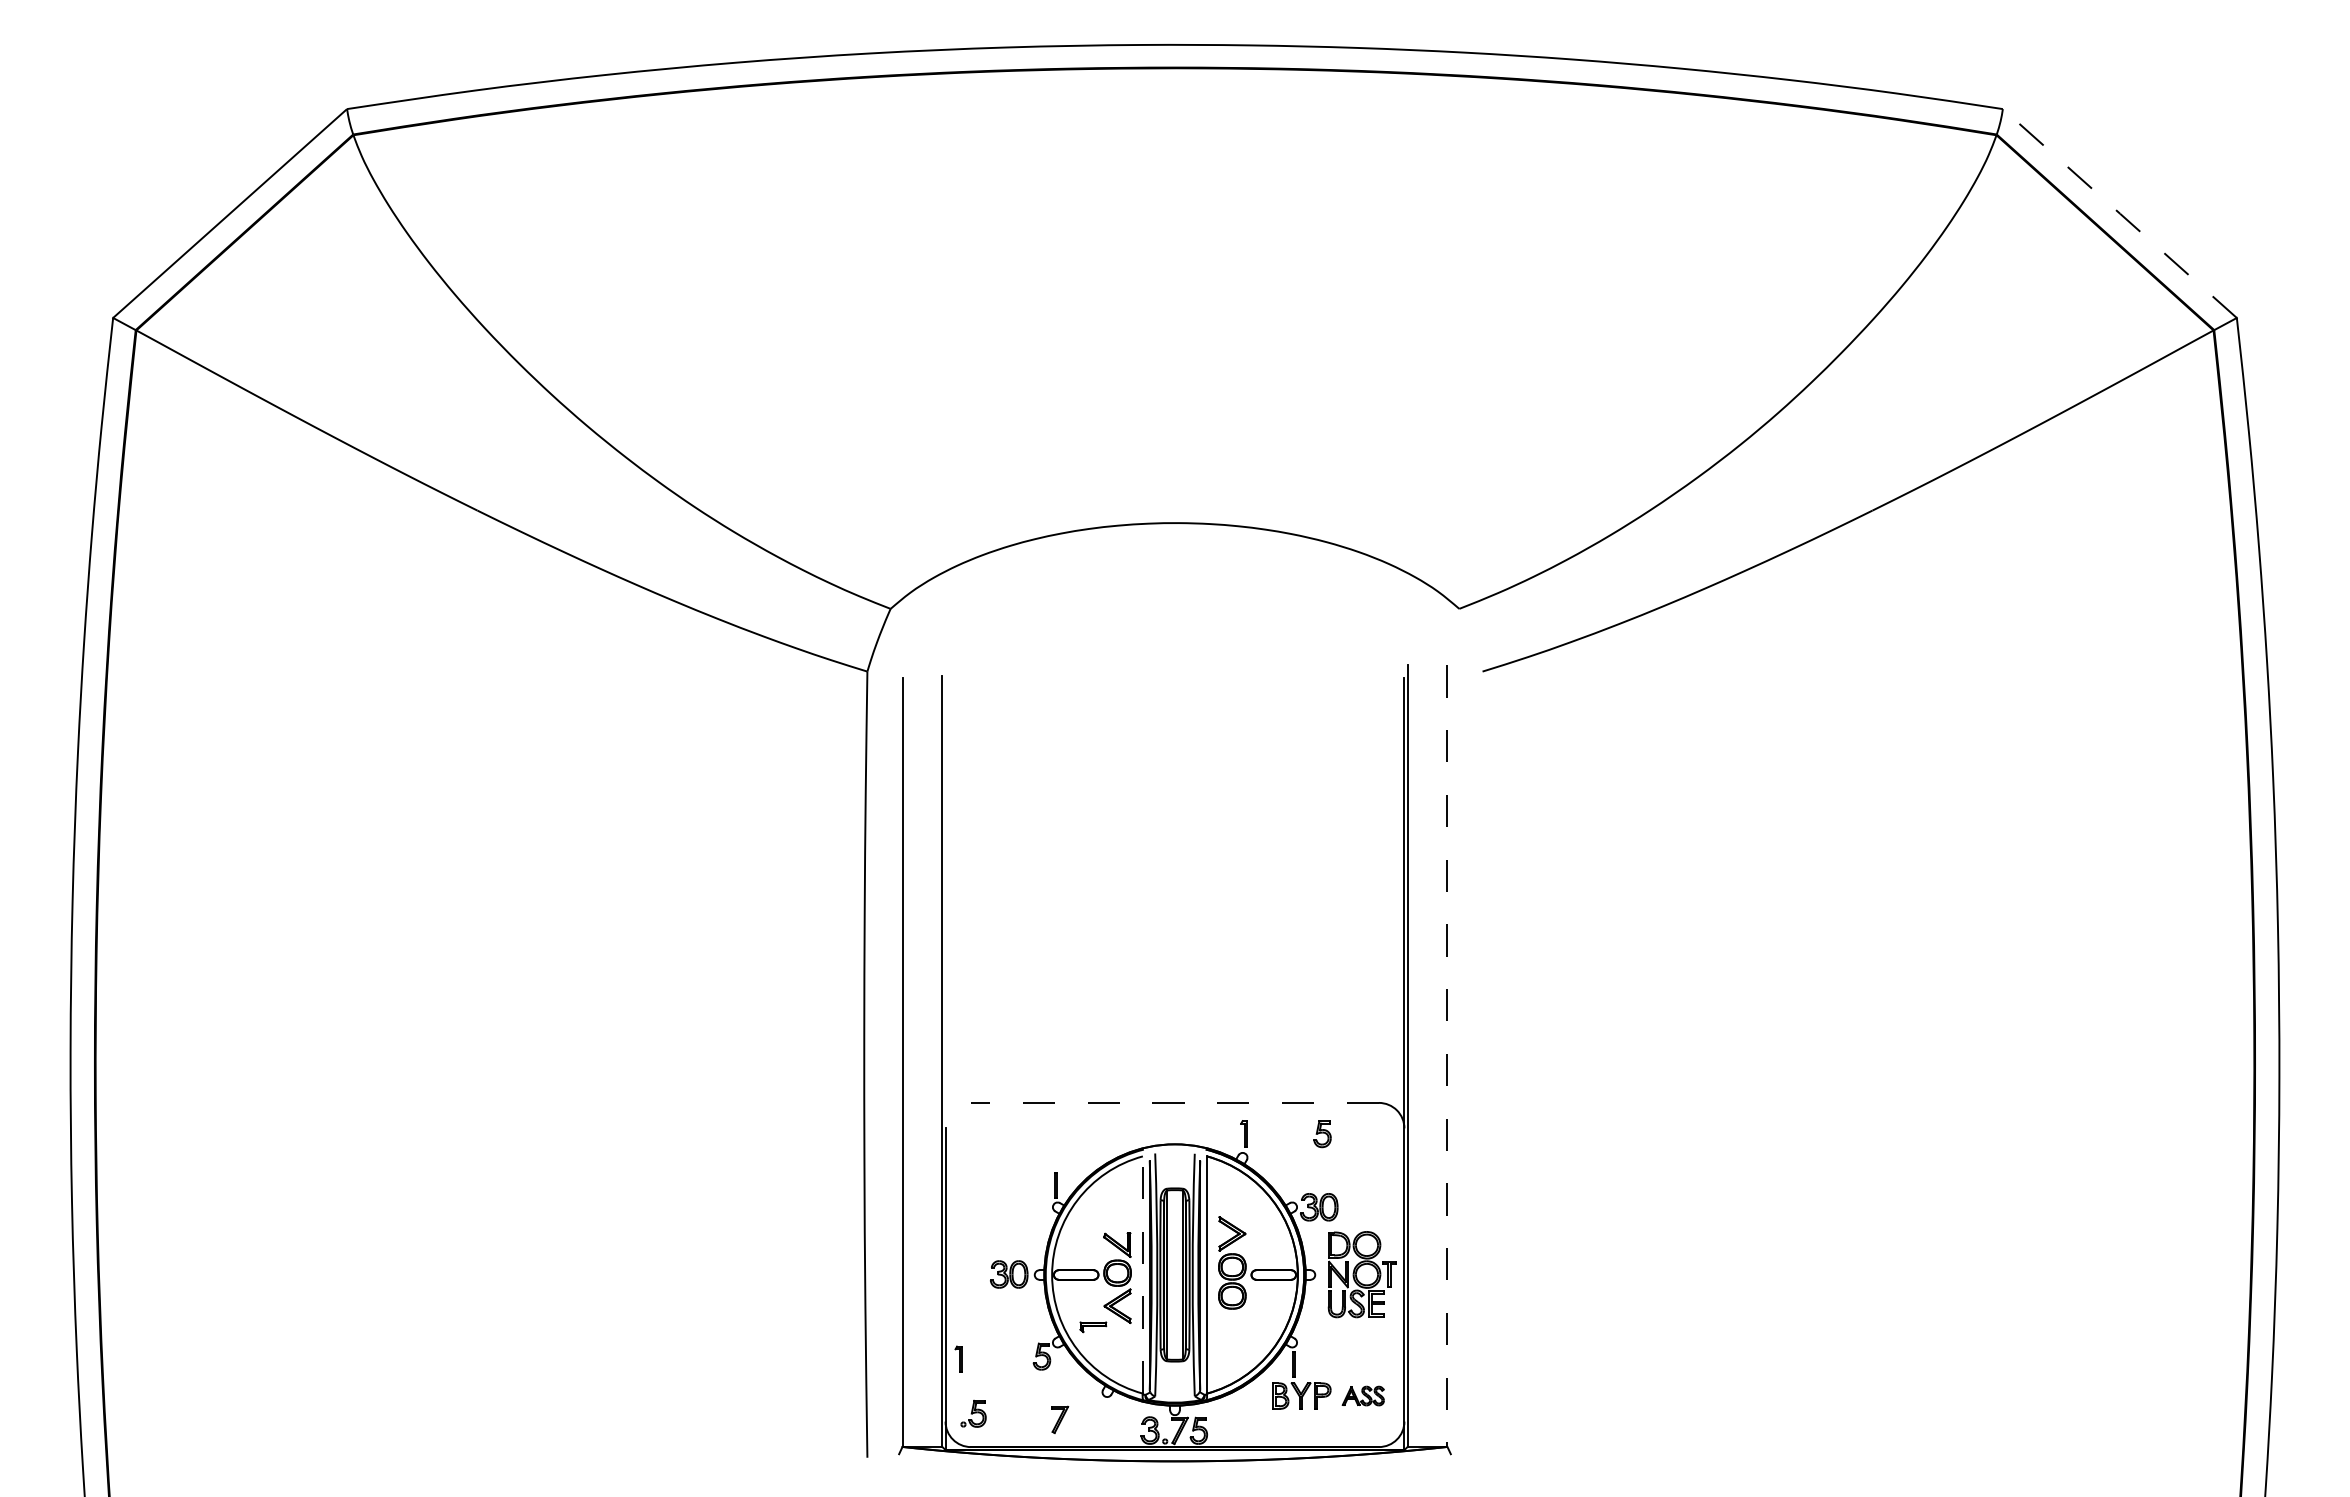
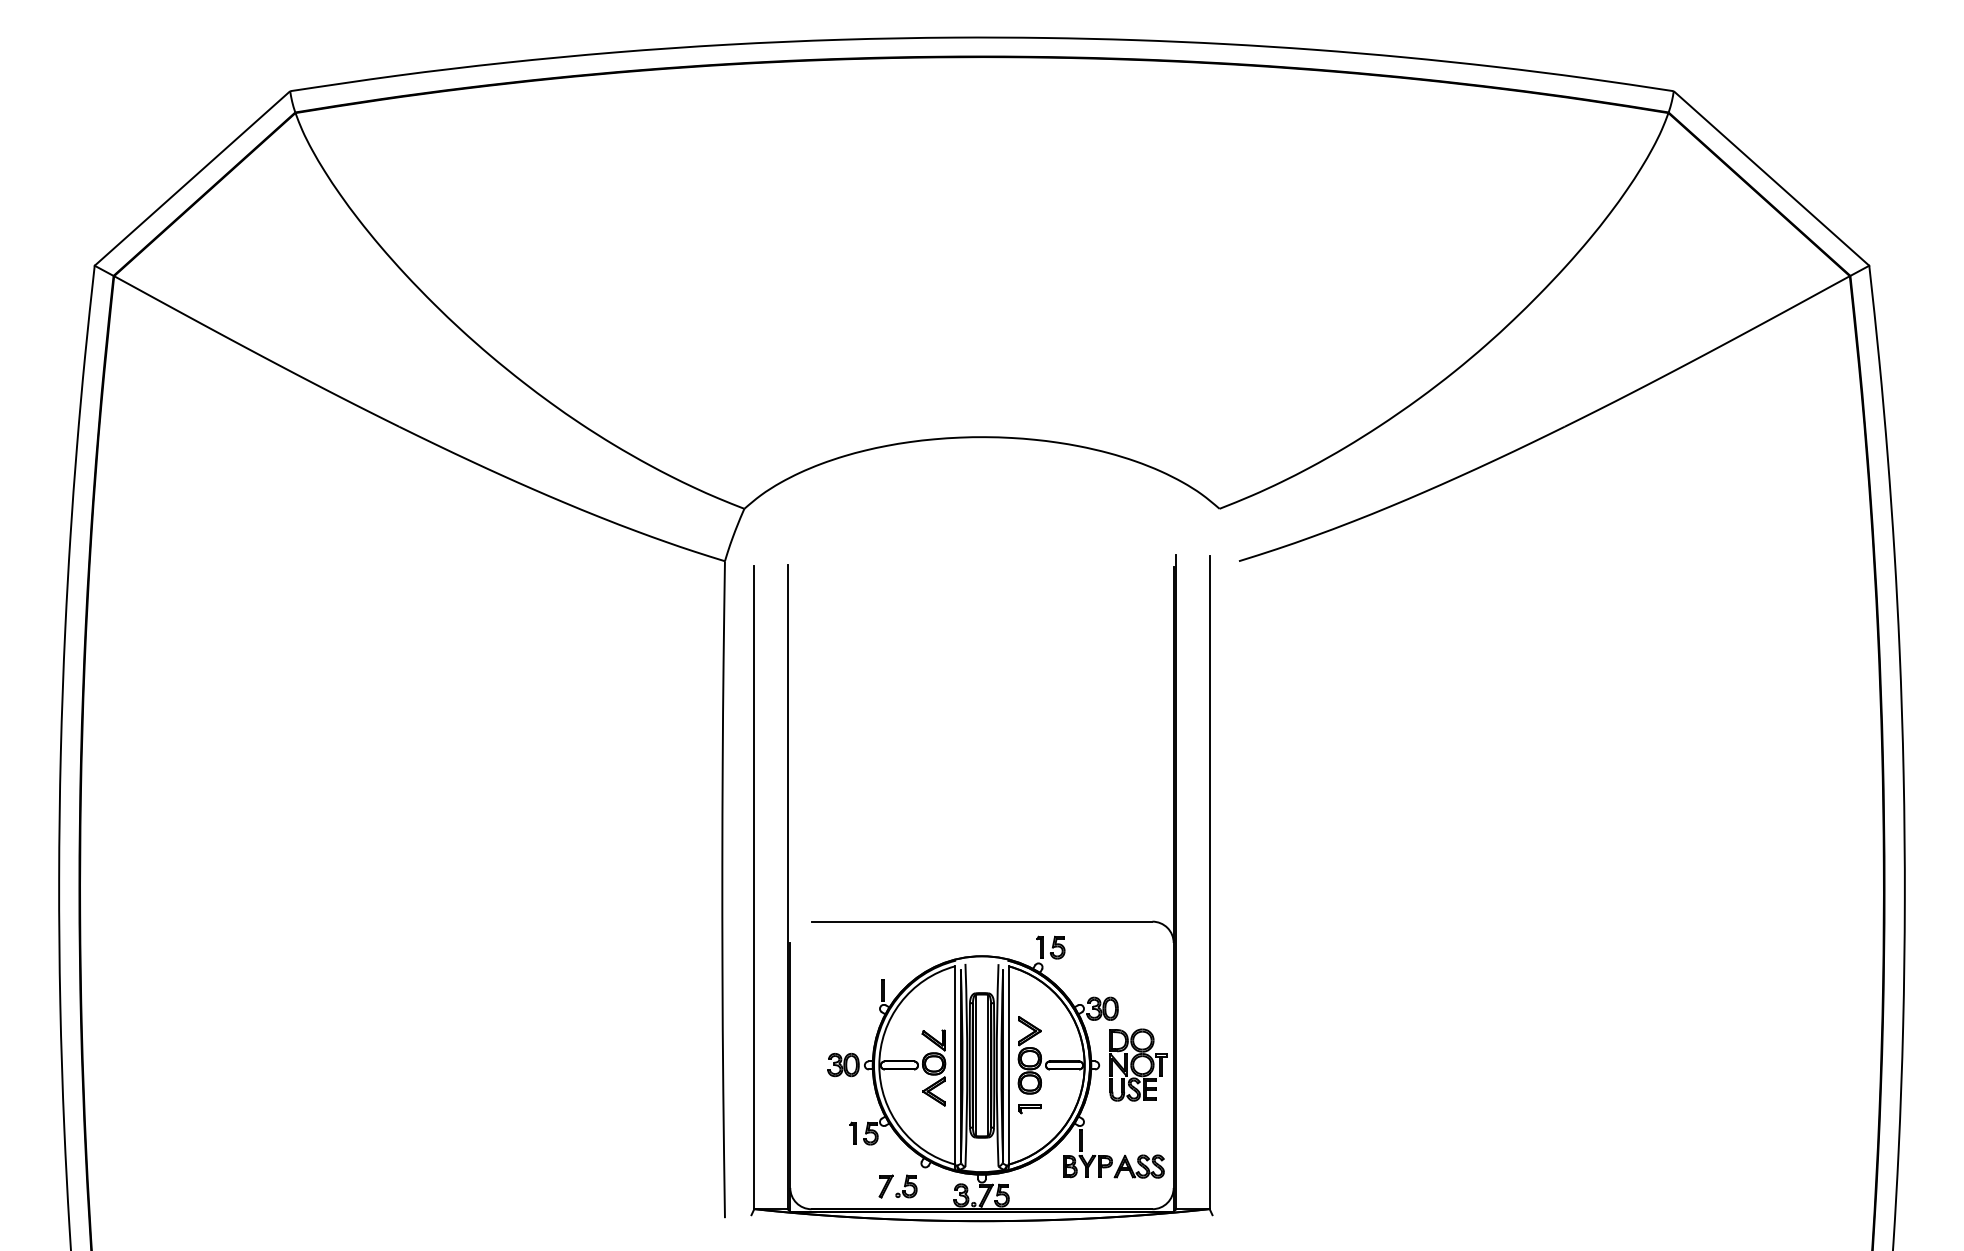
line: (2120, 213) -> (1772, 178), dashed -> solid
line: (1447, 1056) -> (1209, 882), dashed -> solid
line: (1175, 1102) -> (982, 921), dashed -> solid
part: (1322, 1134) -> (1057, 948), moved
line: (1142, 1275) -> (954, 1065), dashed -> solid
part: (1093, 1327) -> (1030, 1109), moved
part: (958, 1358) -> (852, 1132), moved
part: (1363, 1395) -> (1139, 1166), size x1.43
part: (973, 1413) -> (906, 1186), moved

